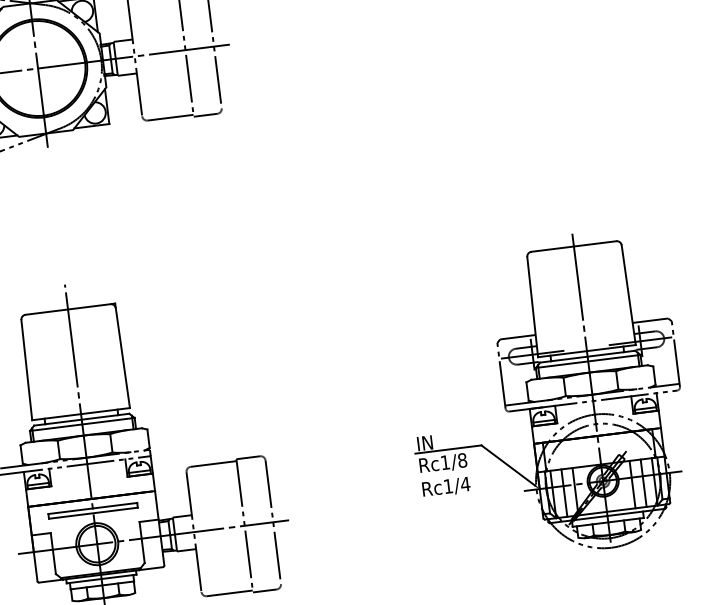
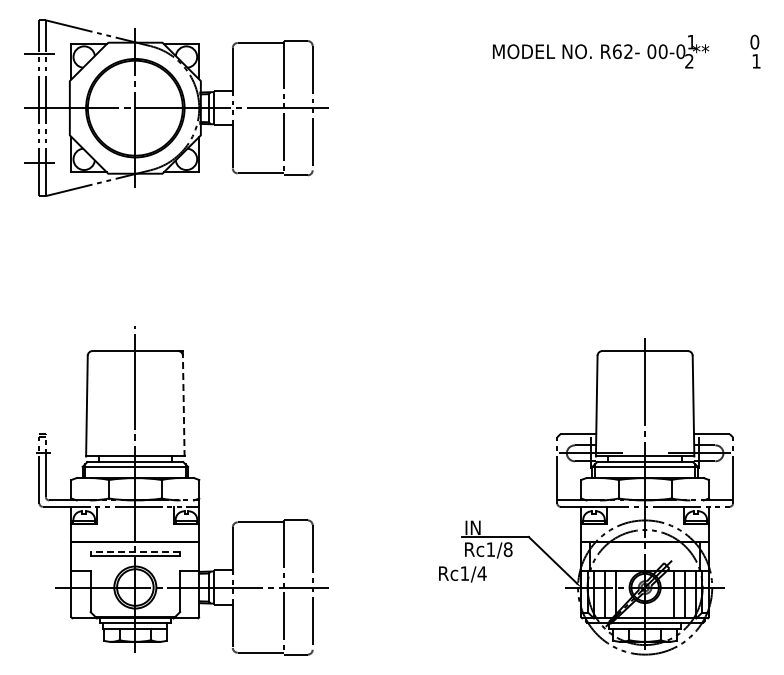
line: (122, 355) -> (183, 403), solid -> dashed
text: (446, 487) -> (462, 574), moved
line: (92, 508) -> (135, 551), solid -> dashed

